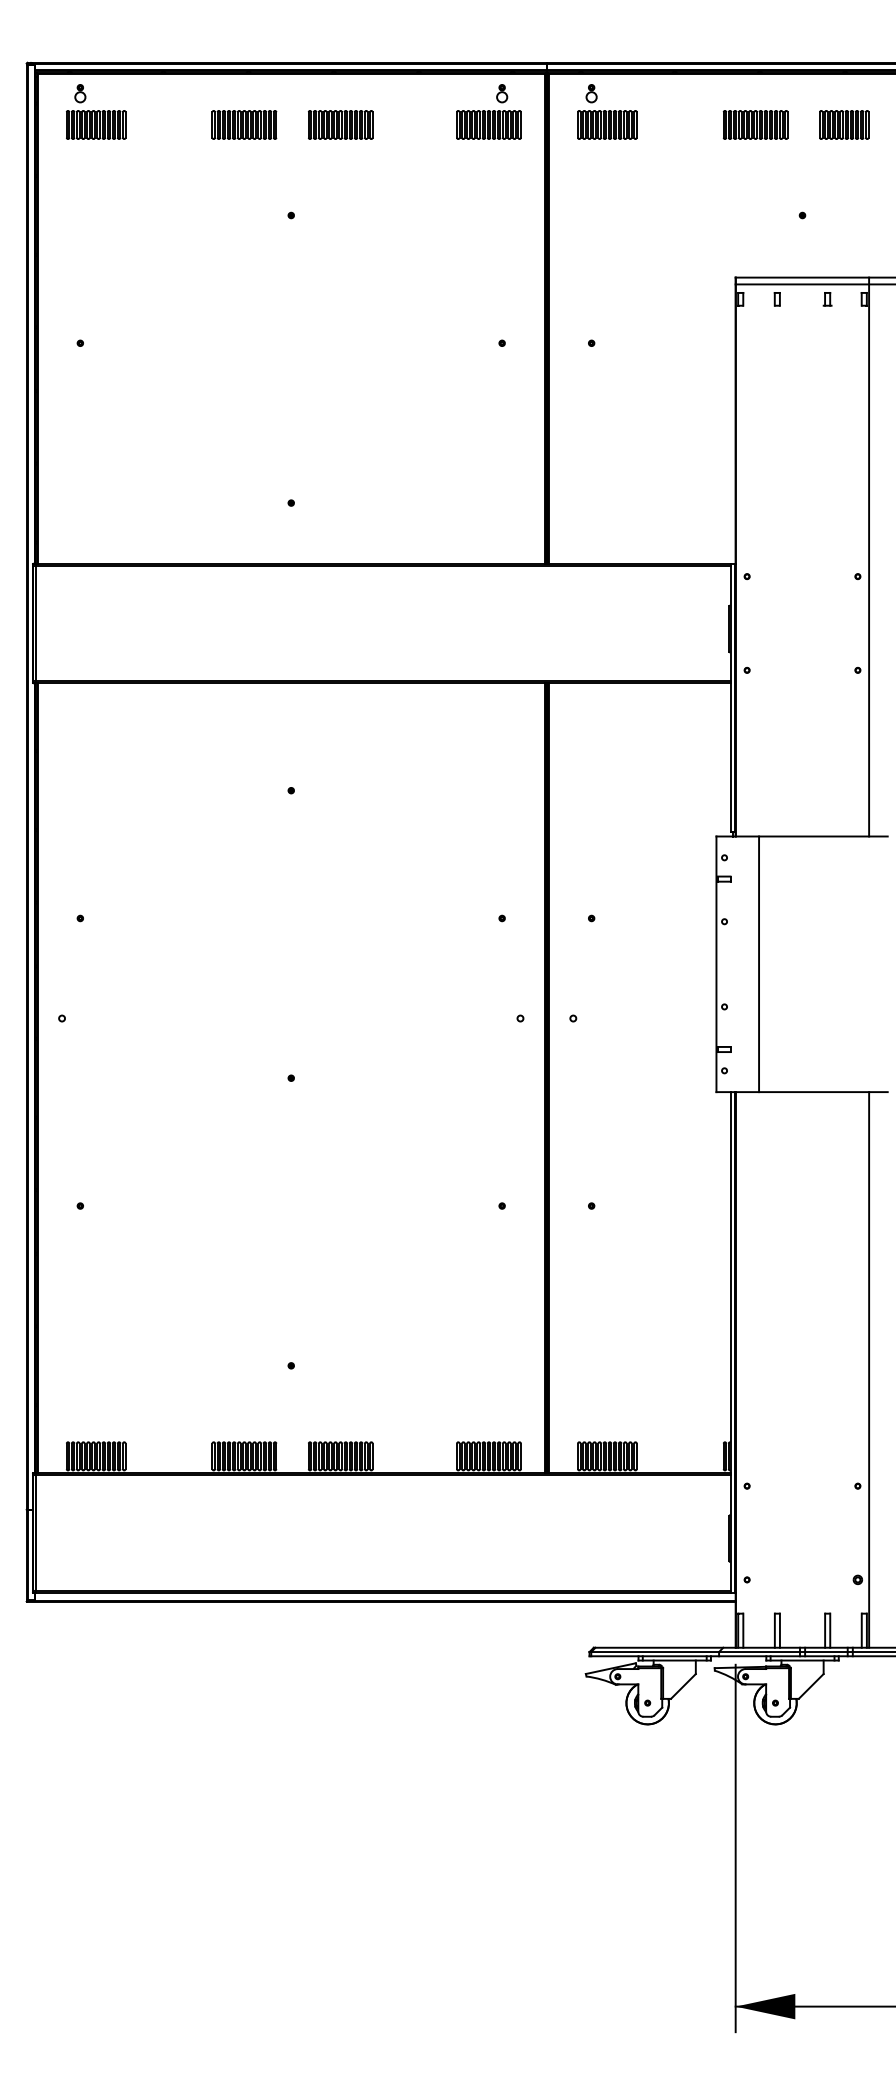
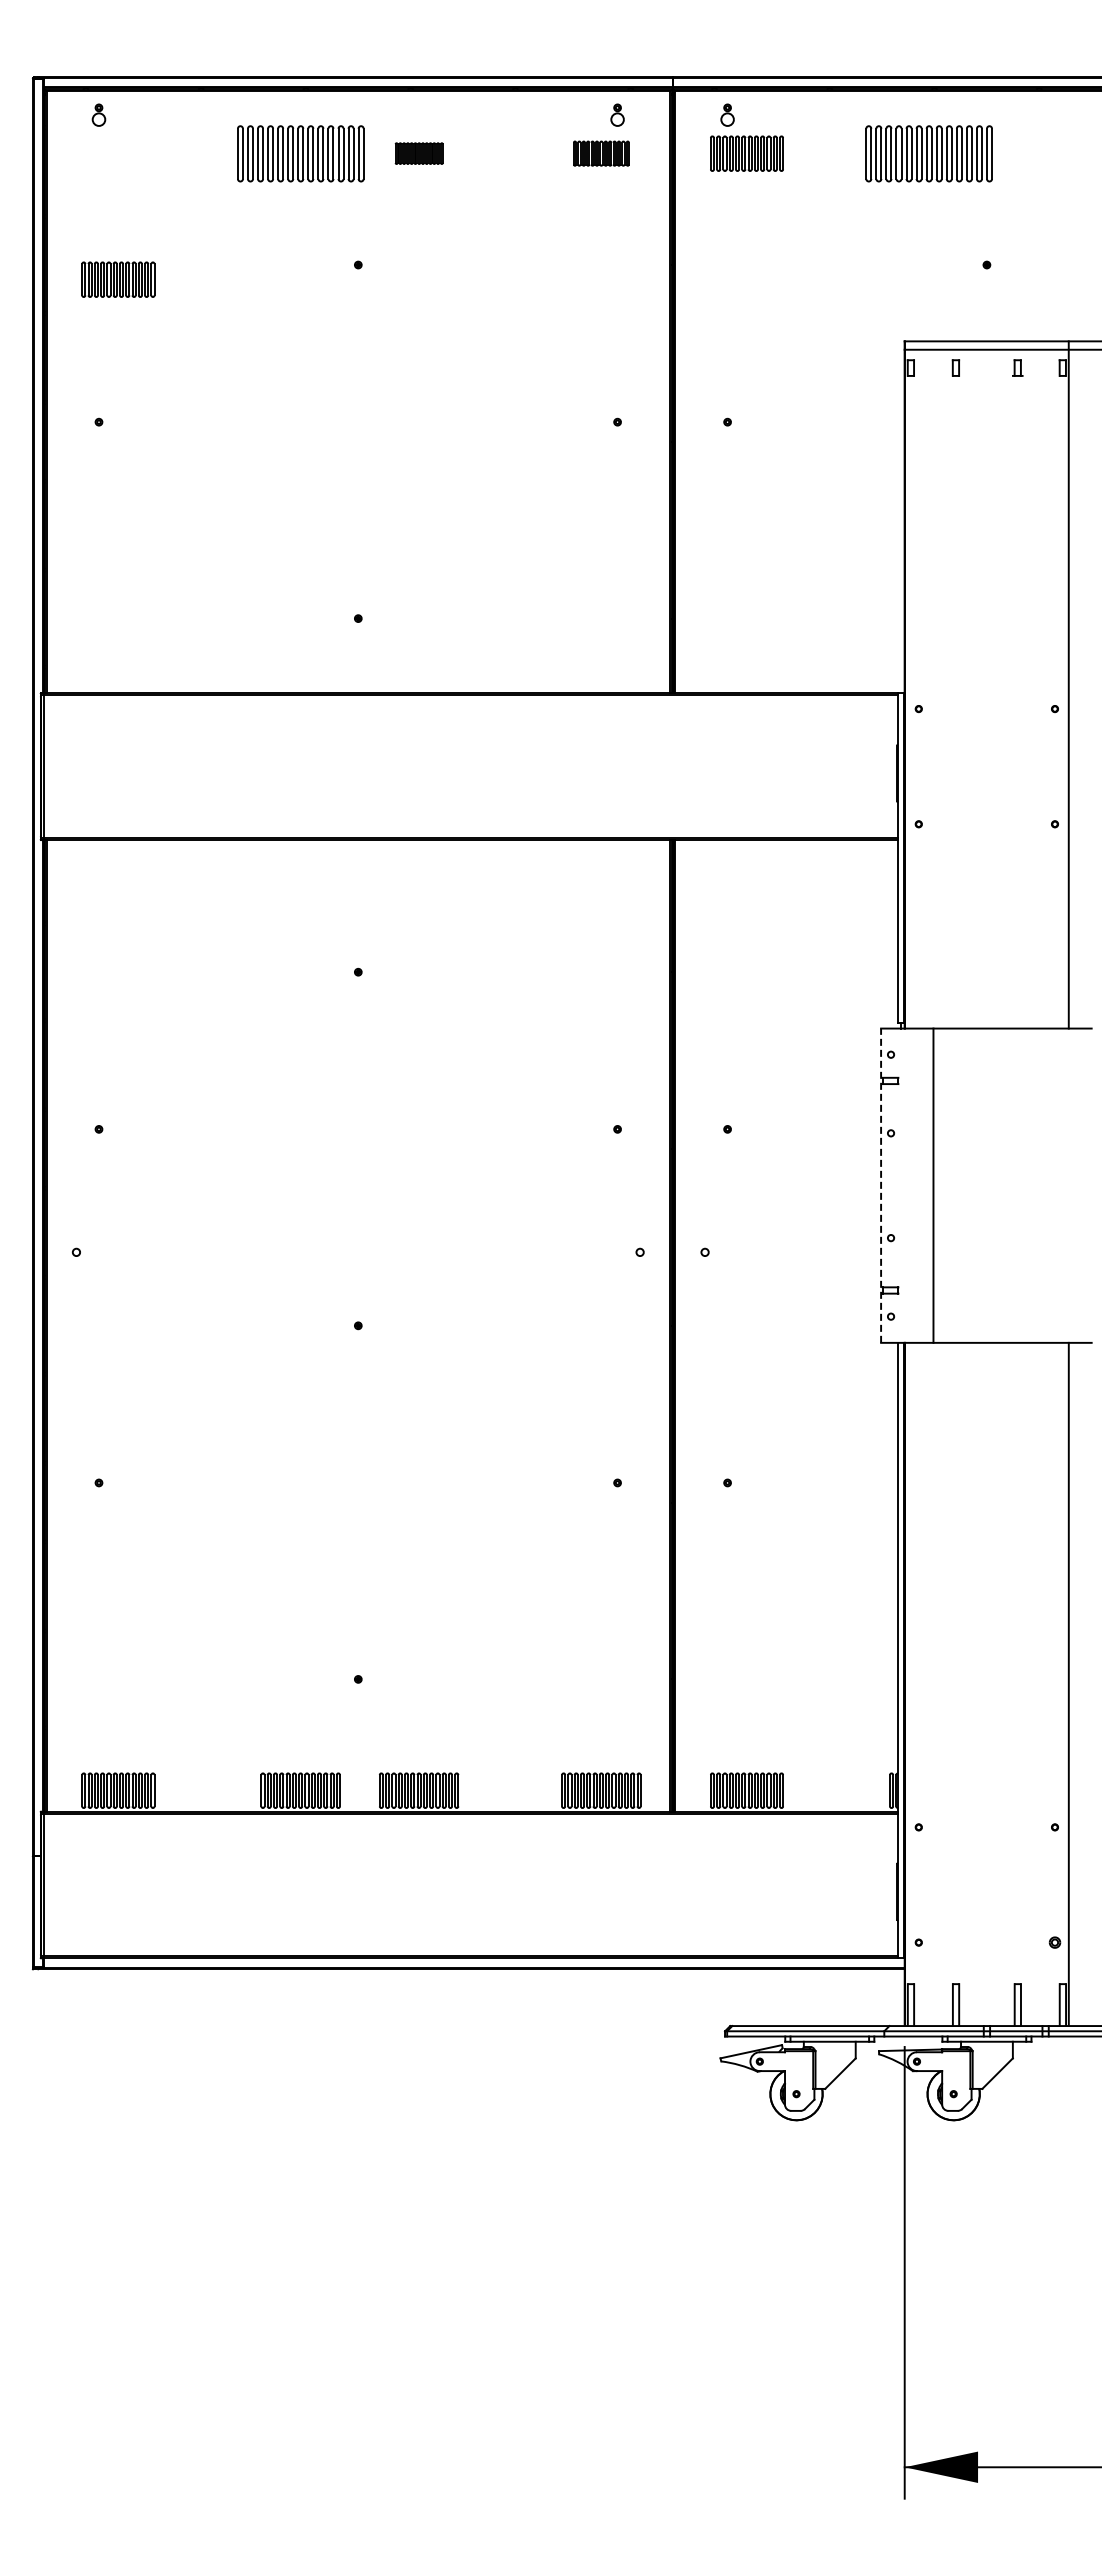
part: (96, 124) -> (118, 279), moved
part: (244, 124) -> (300, 153), size x1.6
part: (341, 124) -> (419, 153), size x0.6
part: (489, 124) -> (601, 153), size x0.7
part: (755, 124) -> (929, 153), size x1.6
part: (843, 124) -> (1037, 153), removed
line: (716, 964) -> (881, 1185), solid -> dashed

